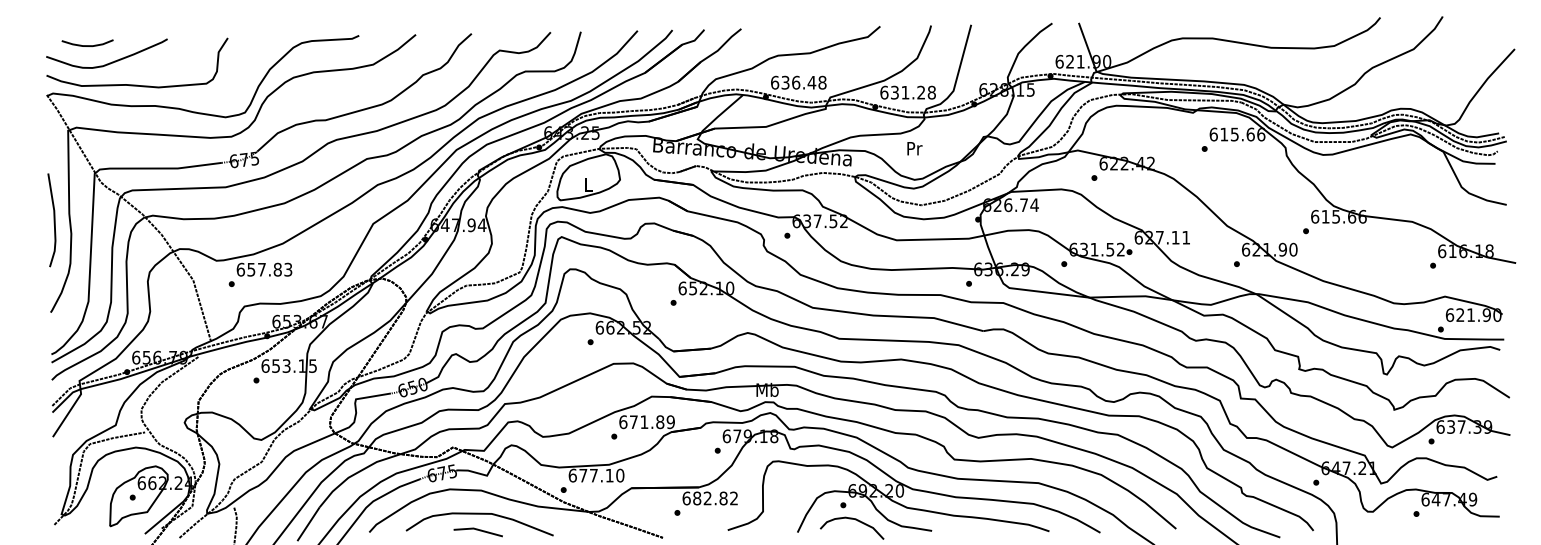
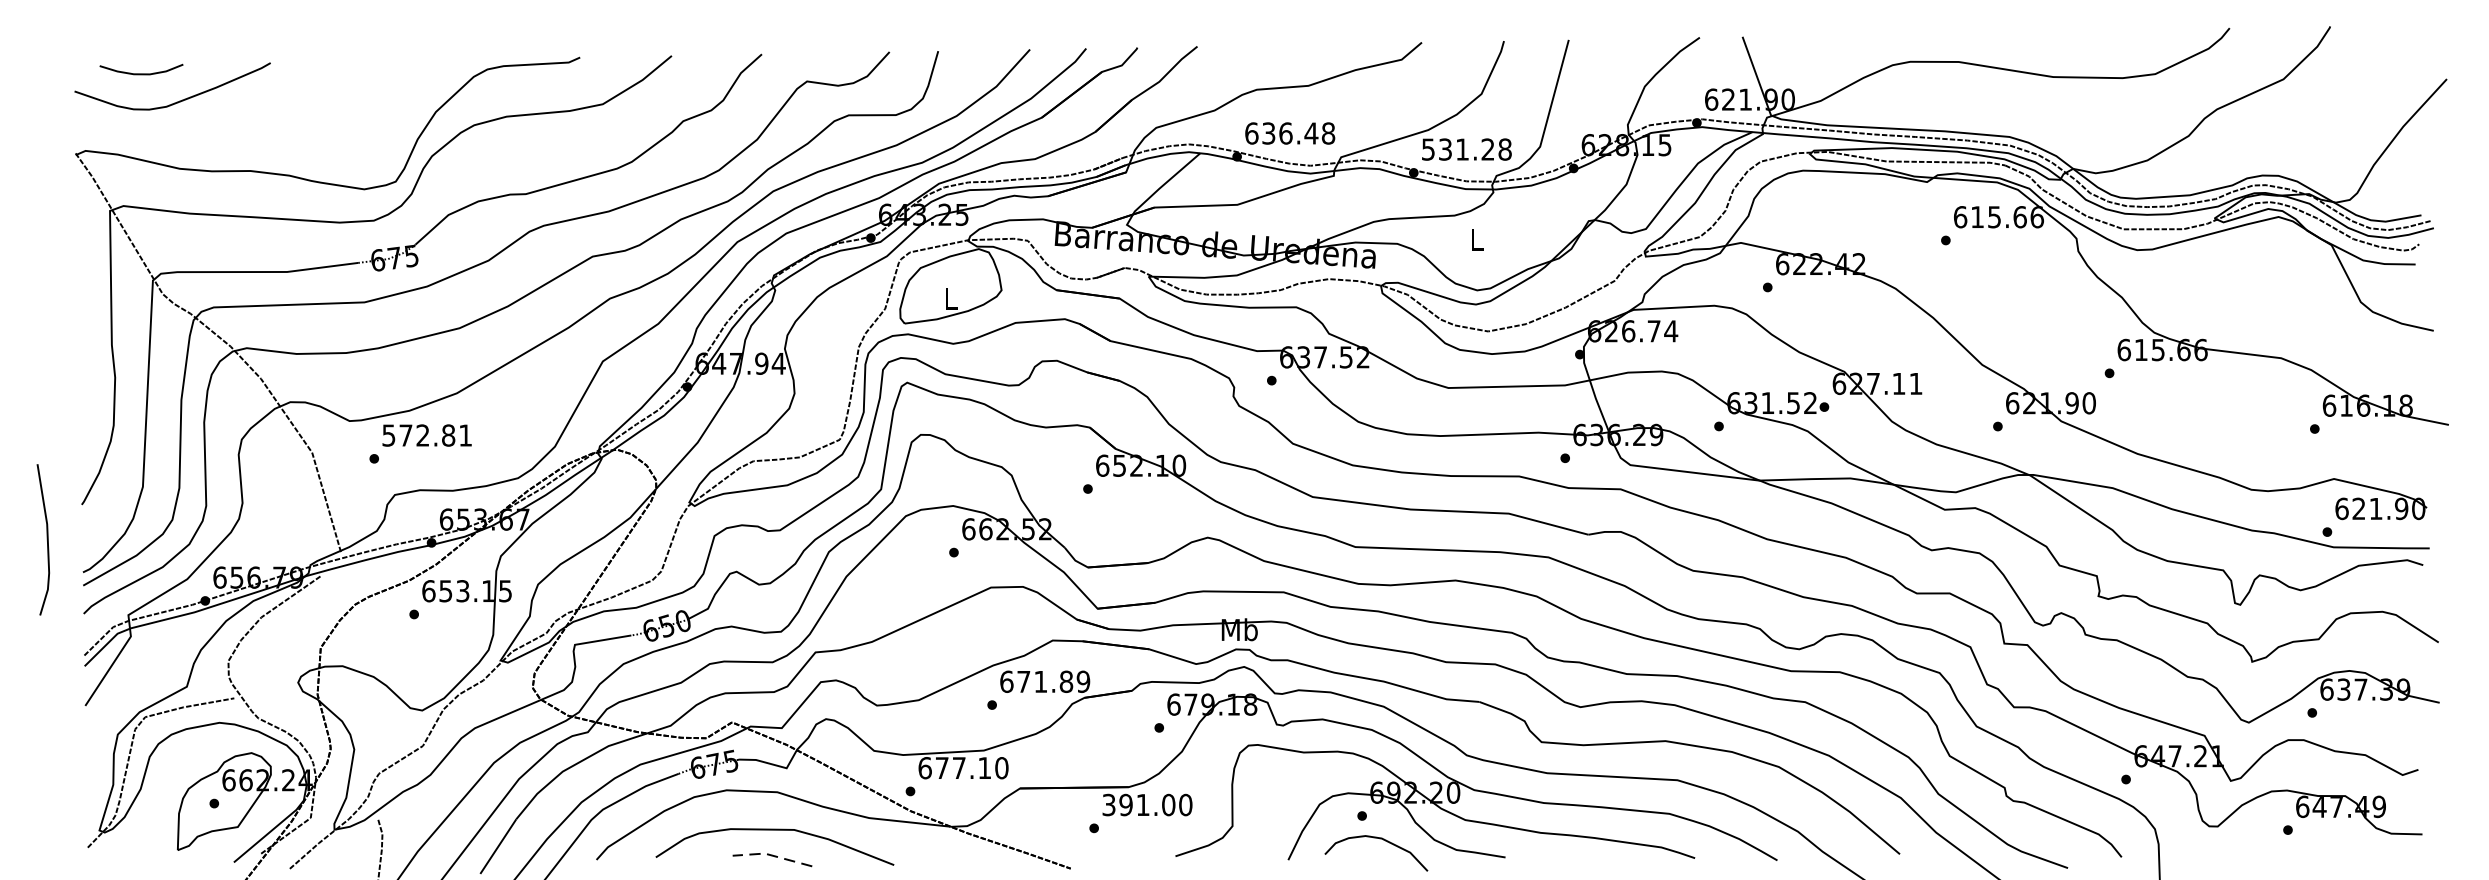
curve: (137, 84) -> (222, 136), removed
text: (884, 92) -> (1428, 149), 631.28 -> 531.28
text: (914, 148) -> (1477, 239), Pr -> L
line: (53, 220) -> (45, 540), moved
text: (264, 269) -> (427, 435), 657.83 -> 572.81
text: (710, 498) -> (1147, 805), 682.82 -> 391.00
line: (478, 529) -> (772, 855), solid -> dashed

